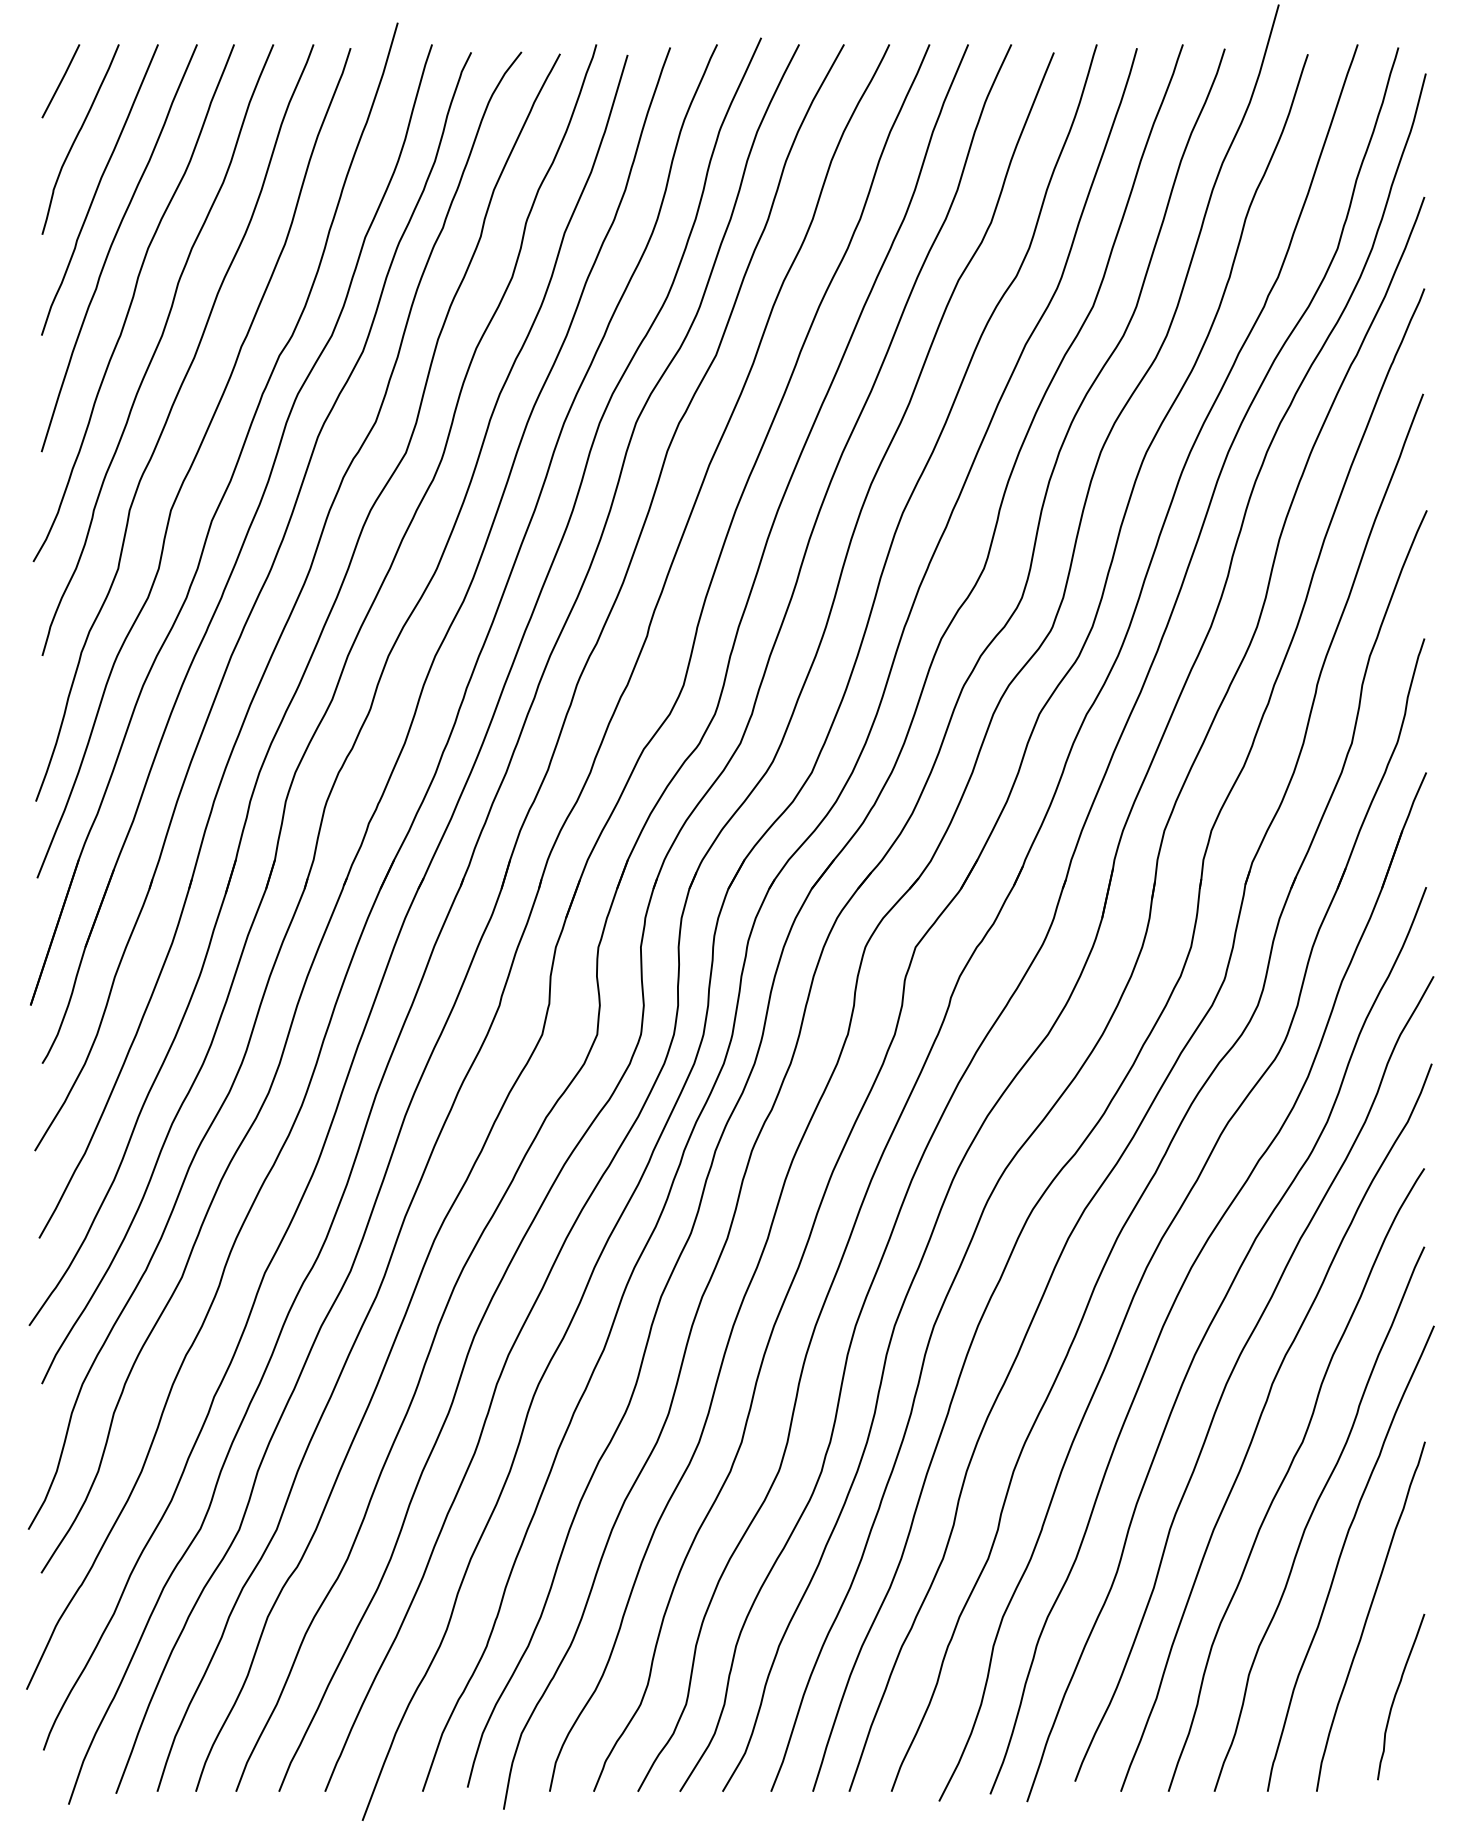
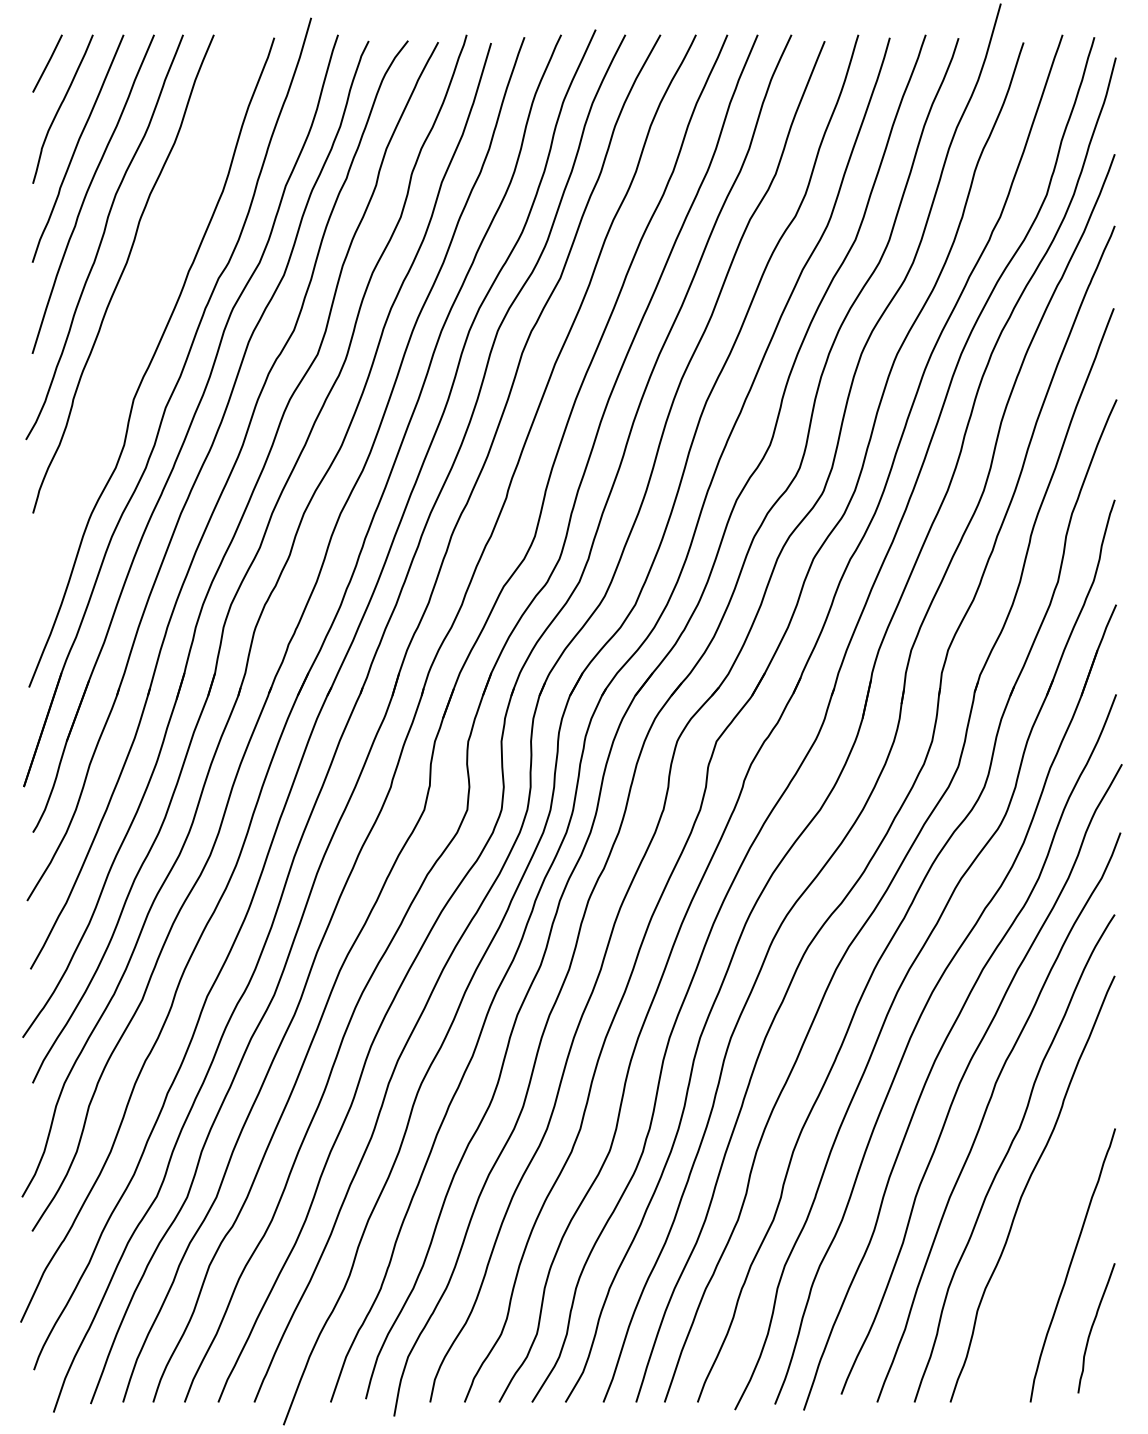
curve: (168, 419) -> (131, 328), removed
curve: (1341, 1555) -> (1049, 1217), removed

